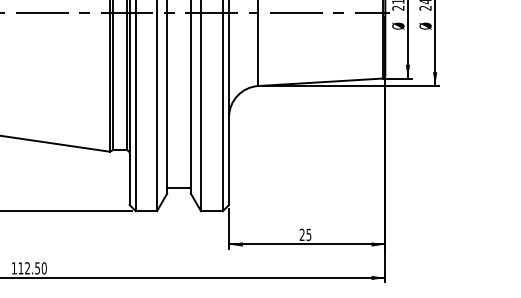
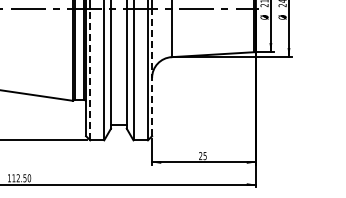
line: (229, 109) -> (152, 72), solid -> dashed
line: (136, 112) -> (90, 74), solid -> dashed

